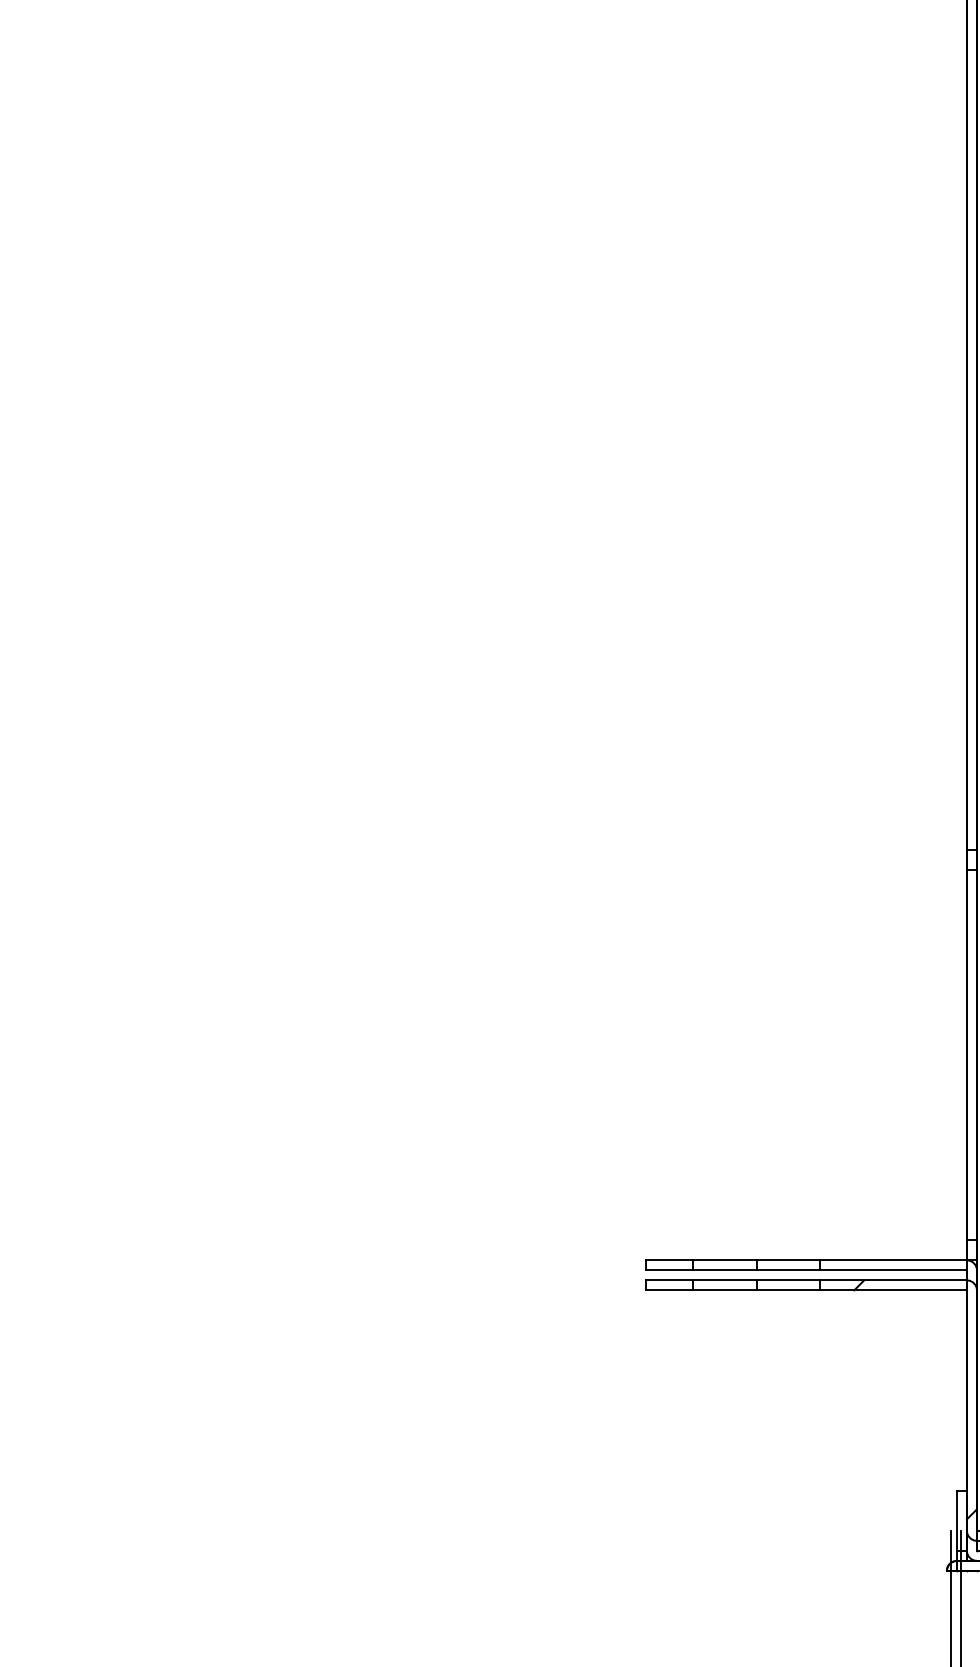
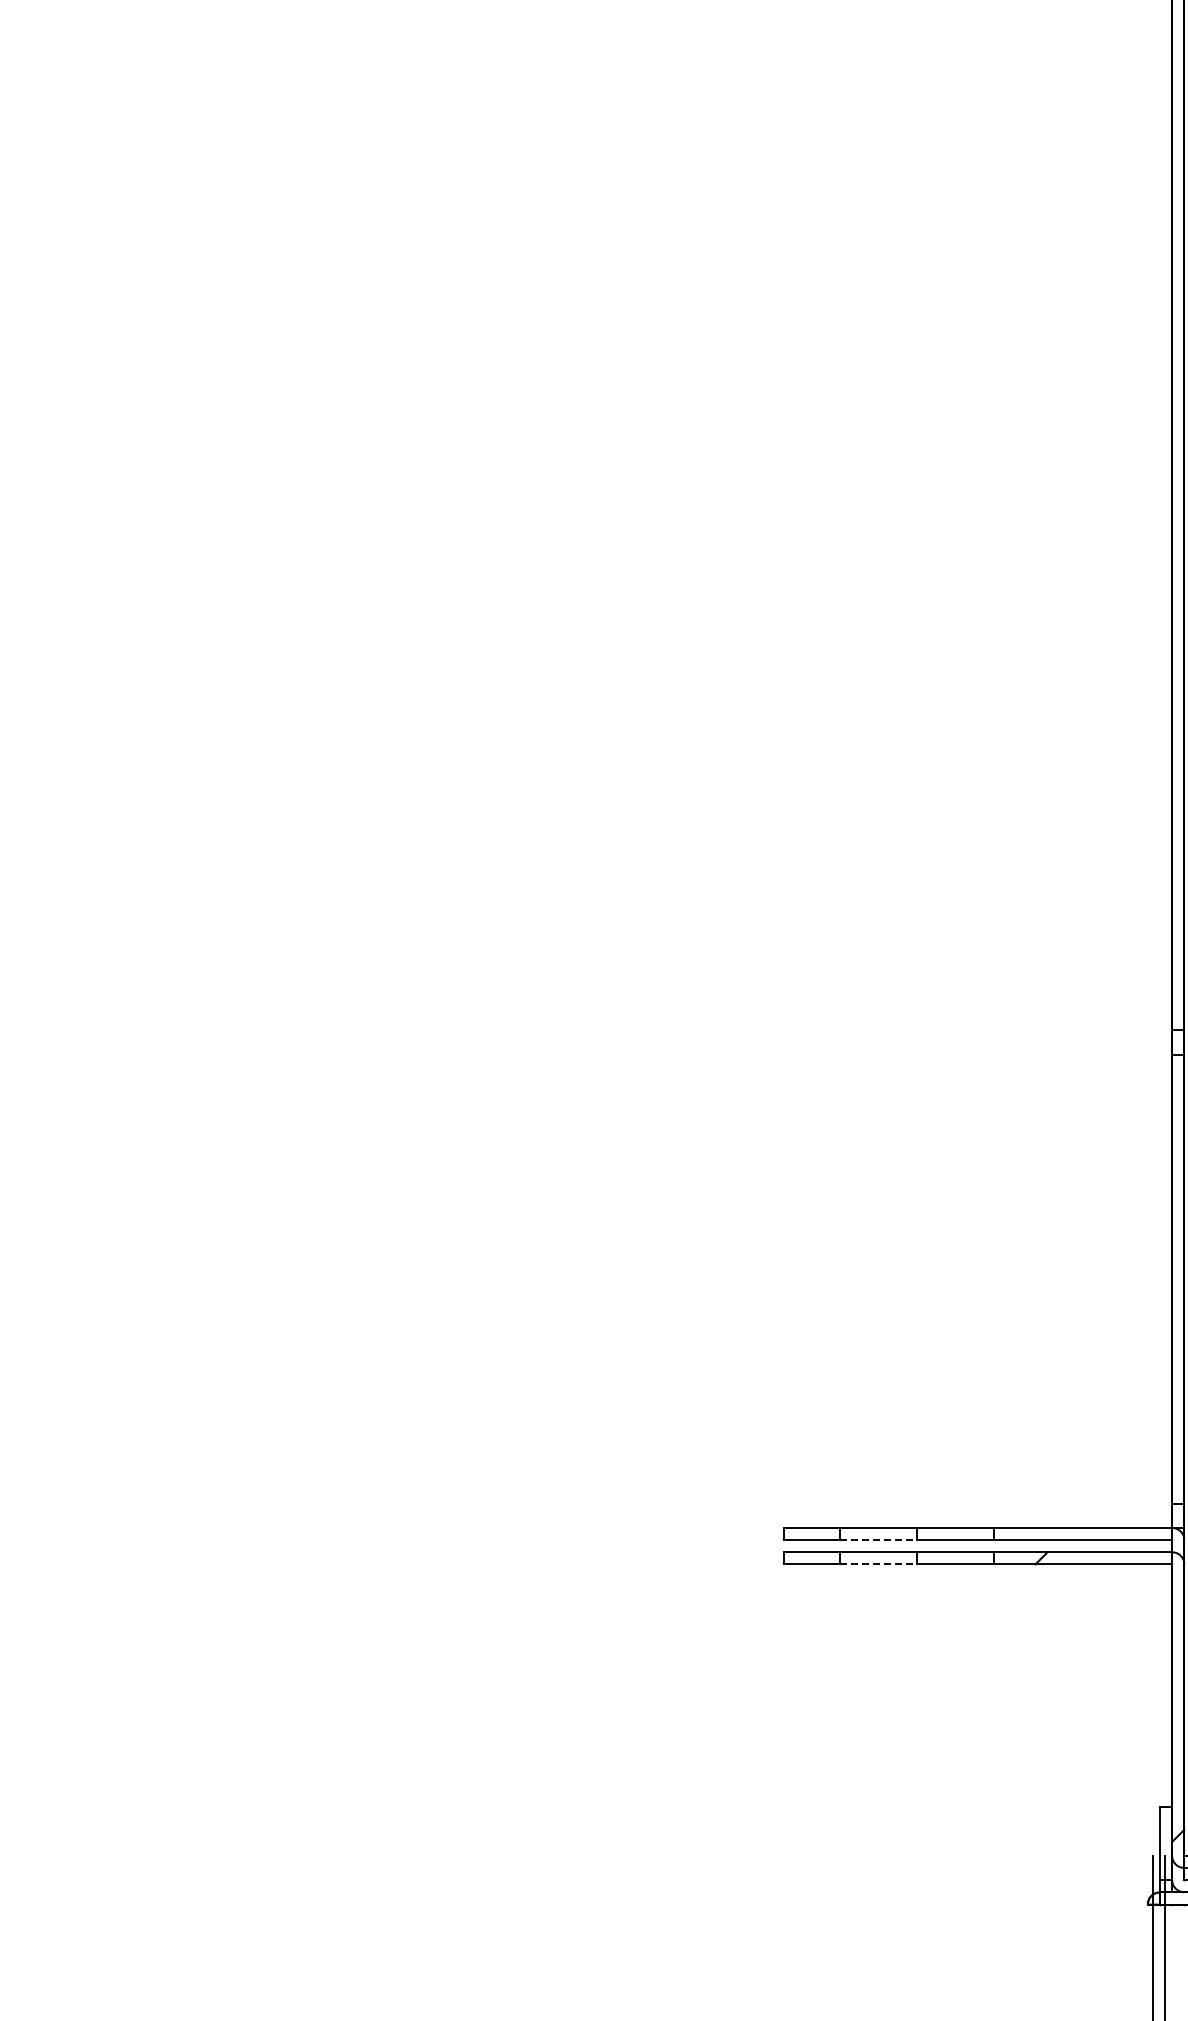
line: (724, 1270) -> (878, 1540), solid -> dashed
line: (725, 1290) -> (879, 1564), solid -> dashed

